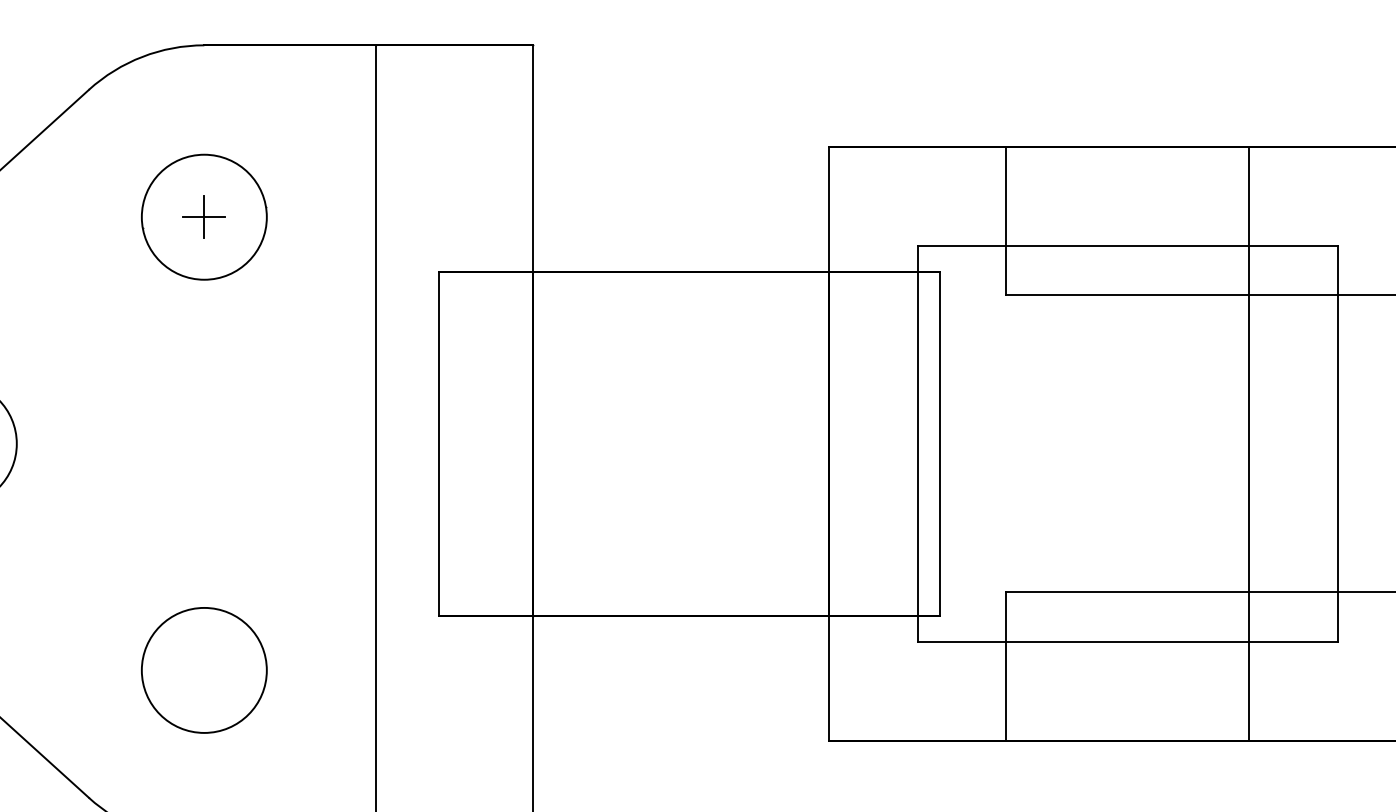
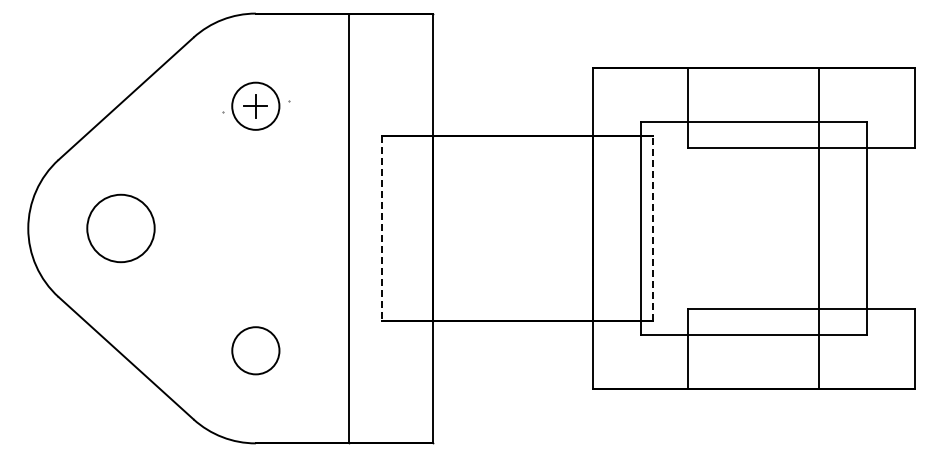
circle: (203, 217) -> (255, 106), size x0.7
line: (439, 443) -> (382, 228), solid -> dashed
line: (939, 443) -> (652, 228), solid -> dashed
circle: (203, 670) -> (255, 350), size x0.7

